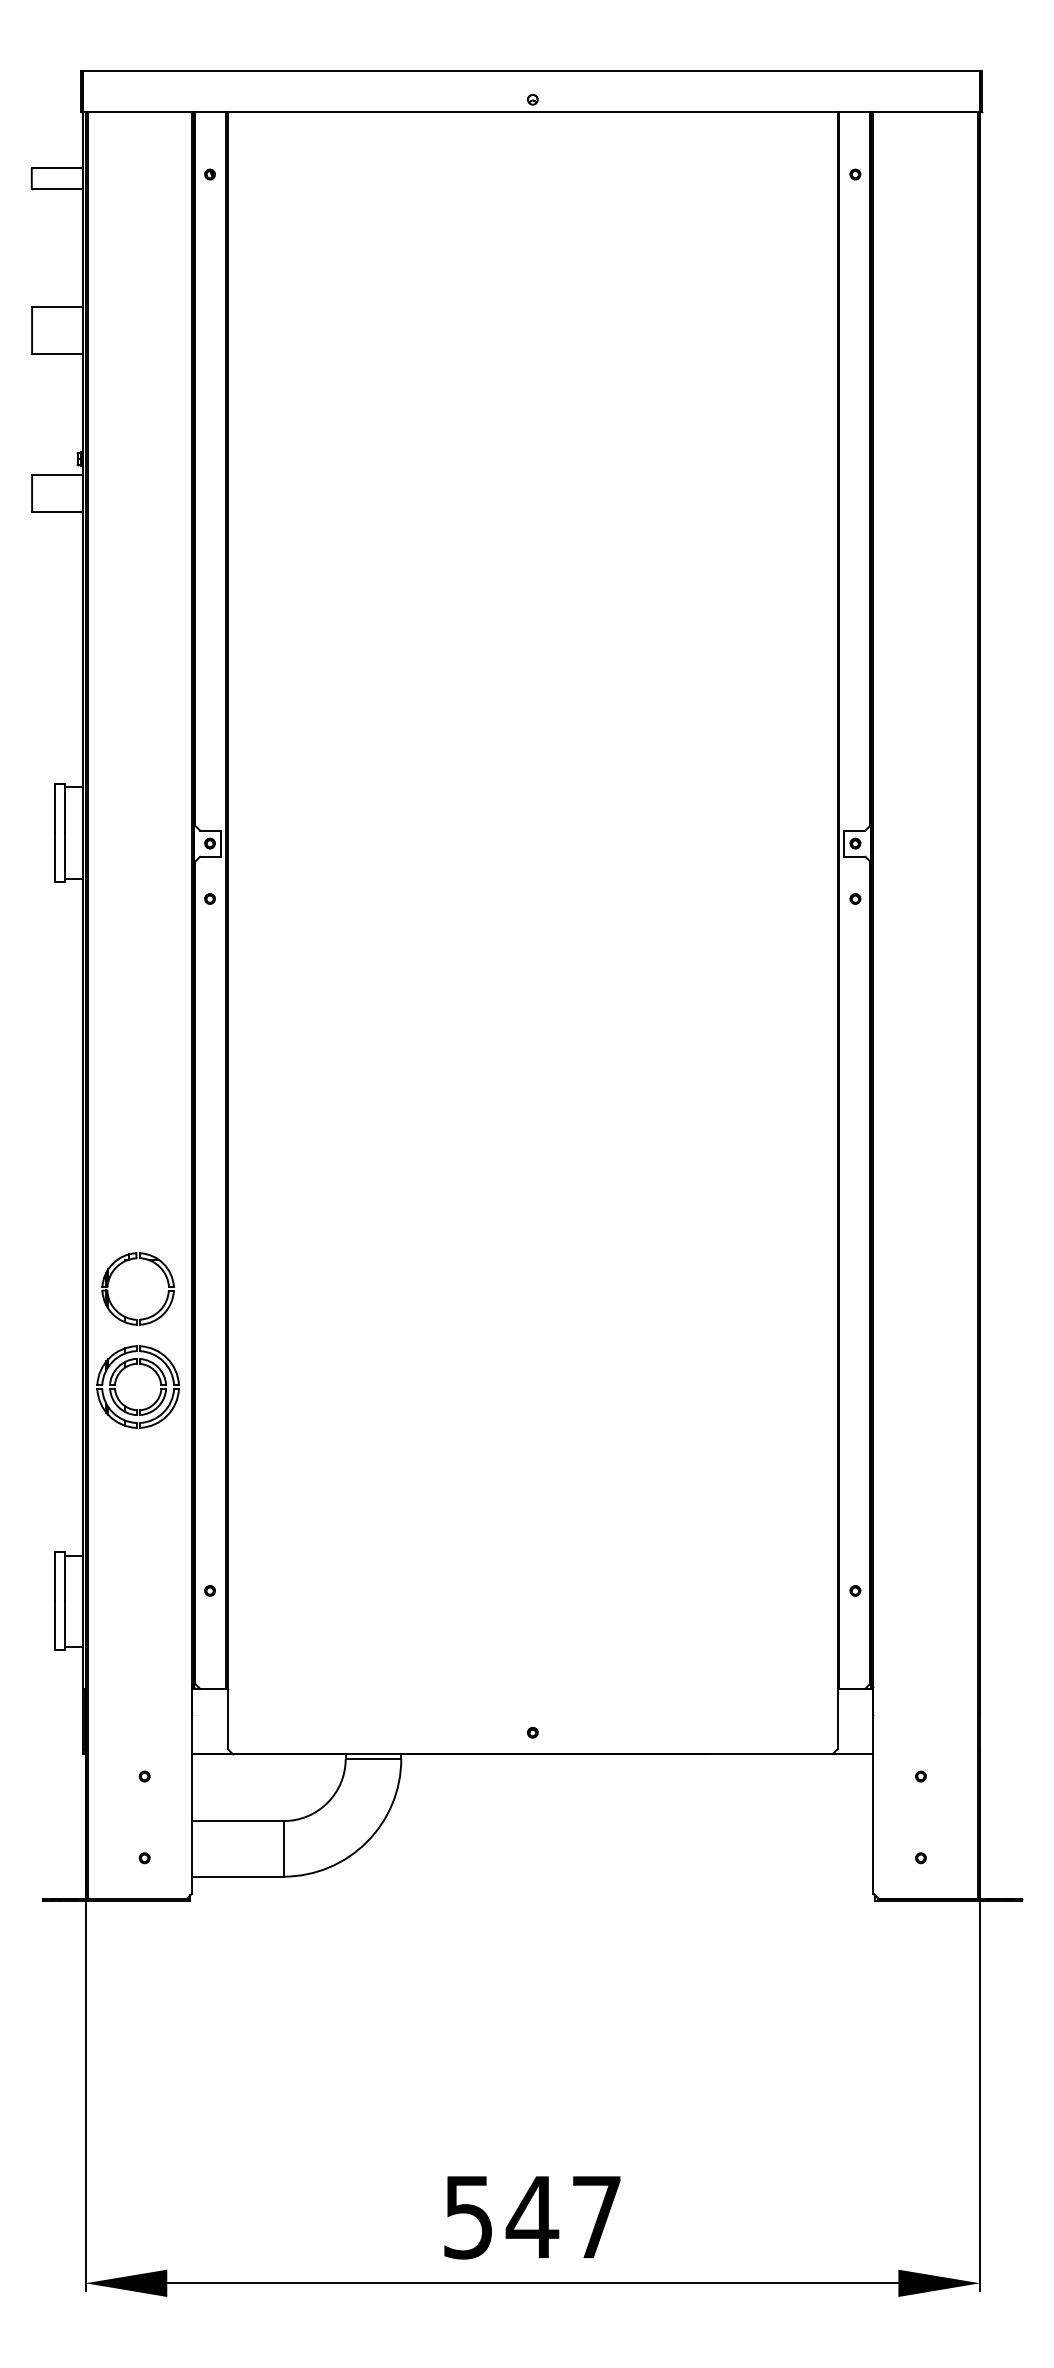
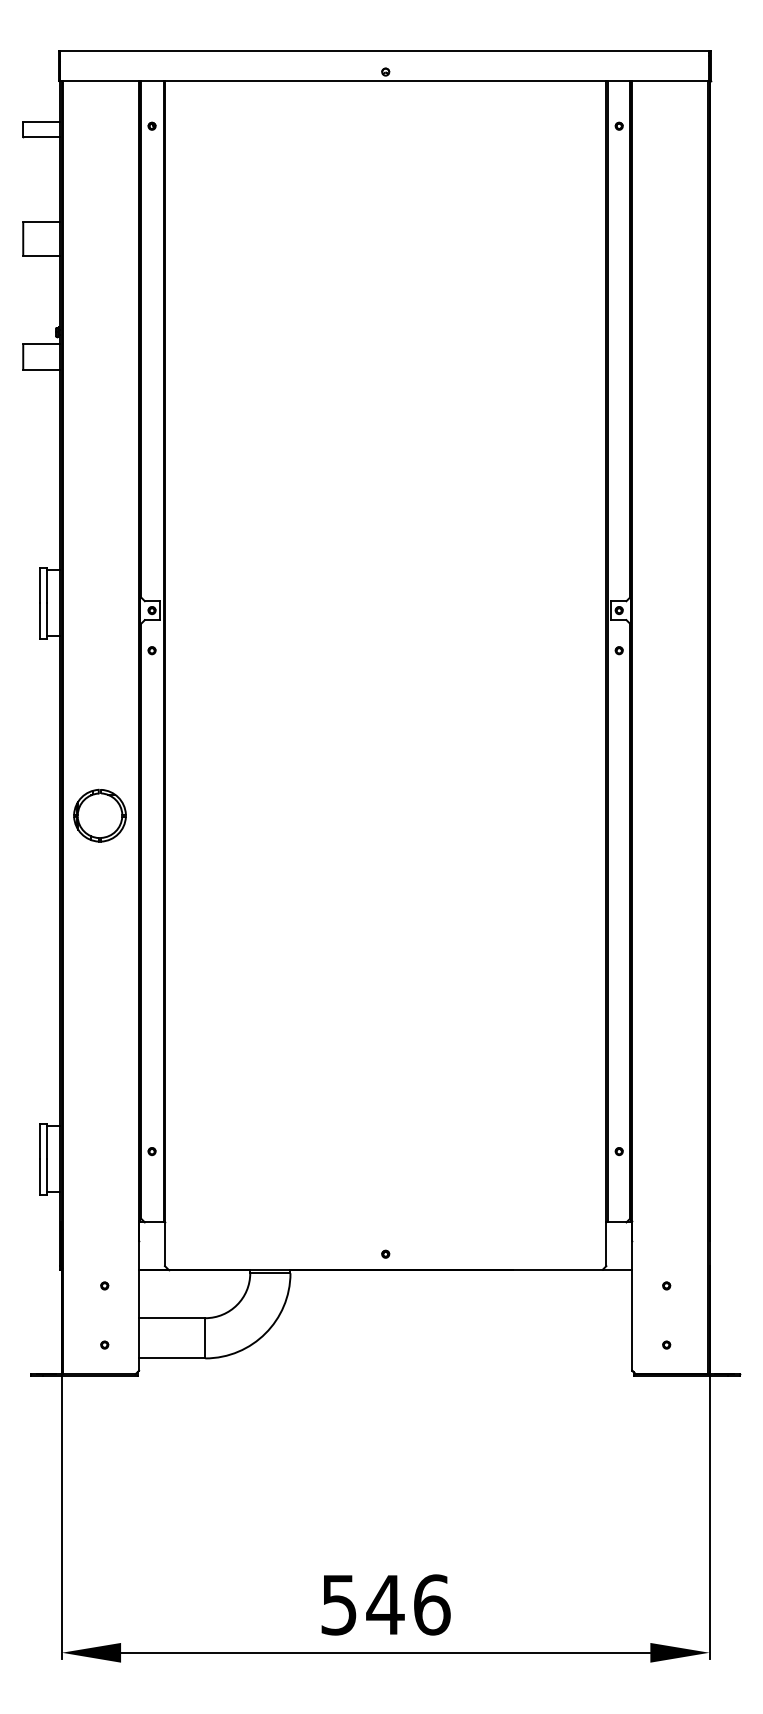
part: (120, 1265) -> (87, 798), moved
part: (122, 1371) -> (88, 992), removed
text: (597, 2217) -> (432, 1605), 547 -> 546

